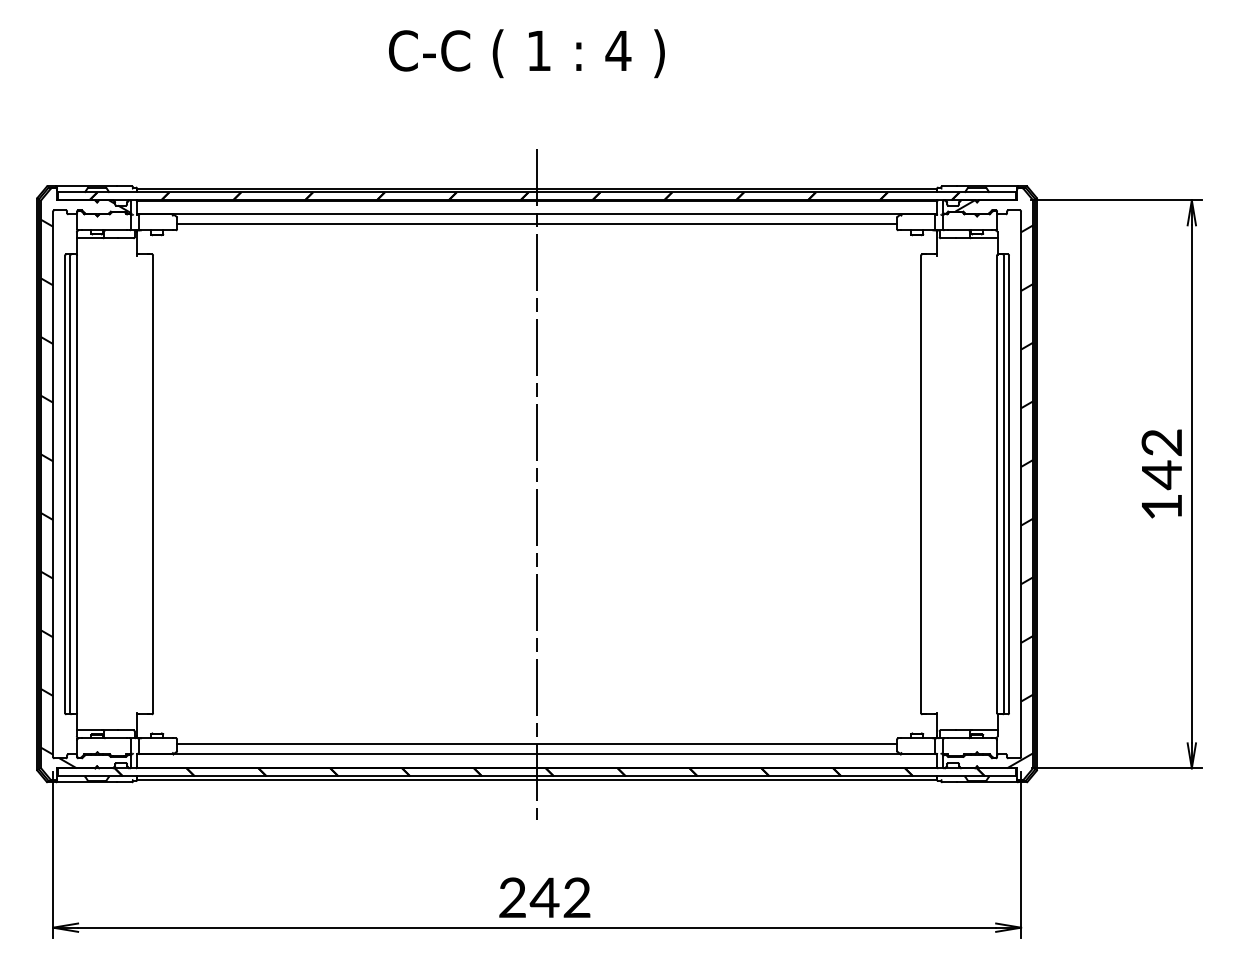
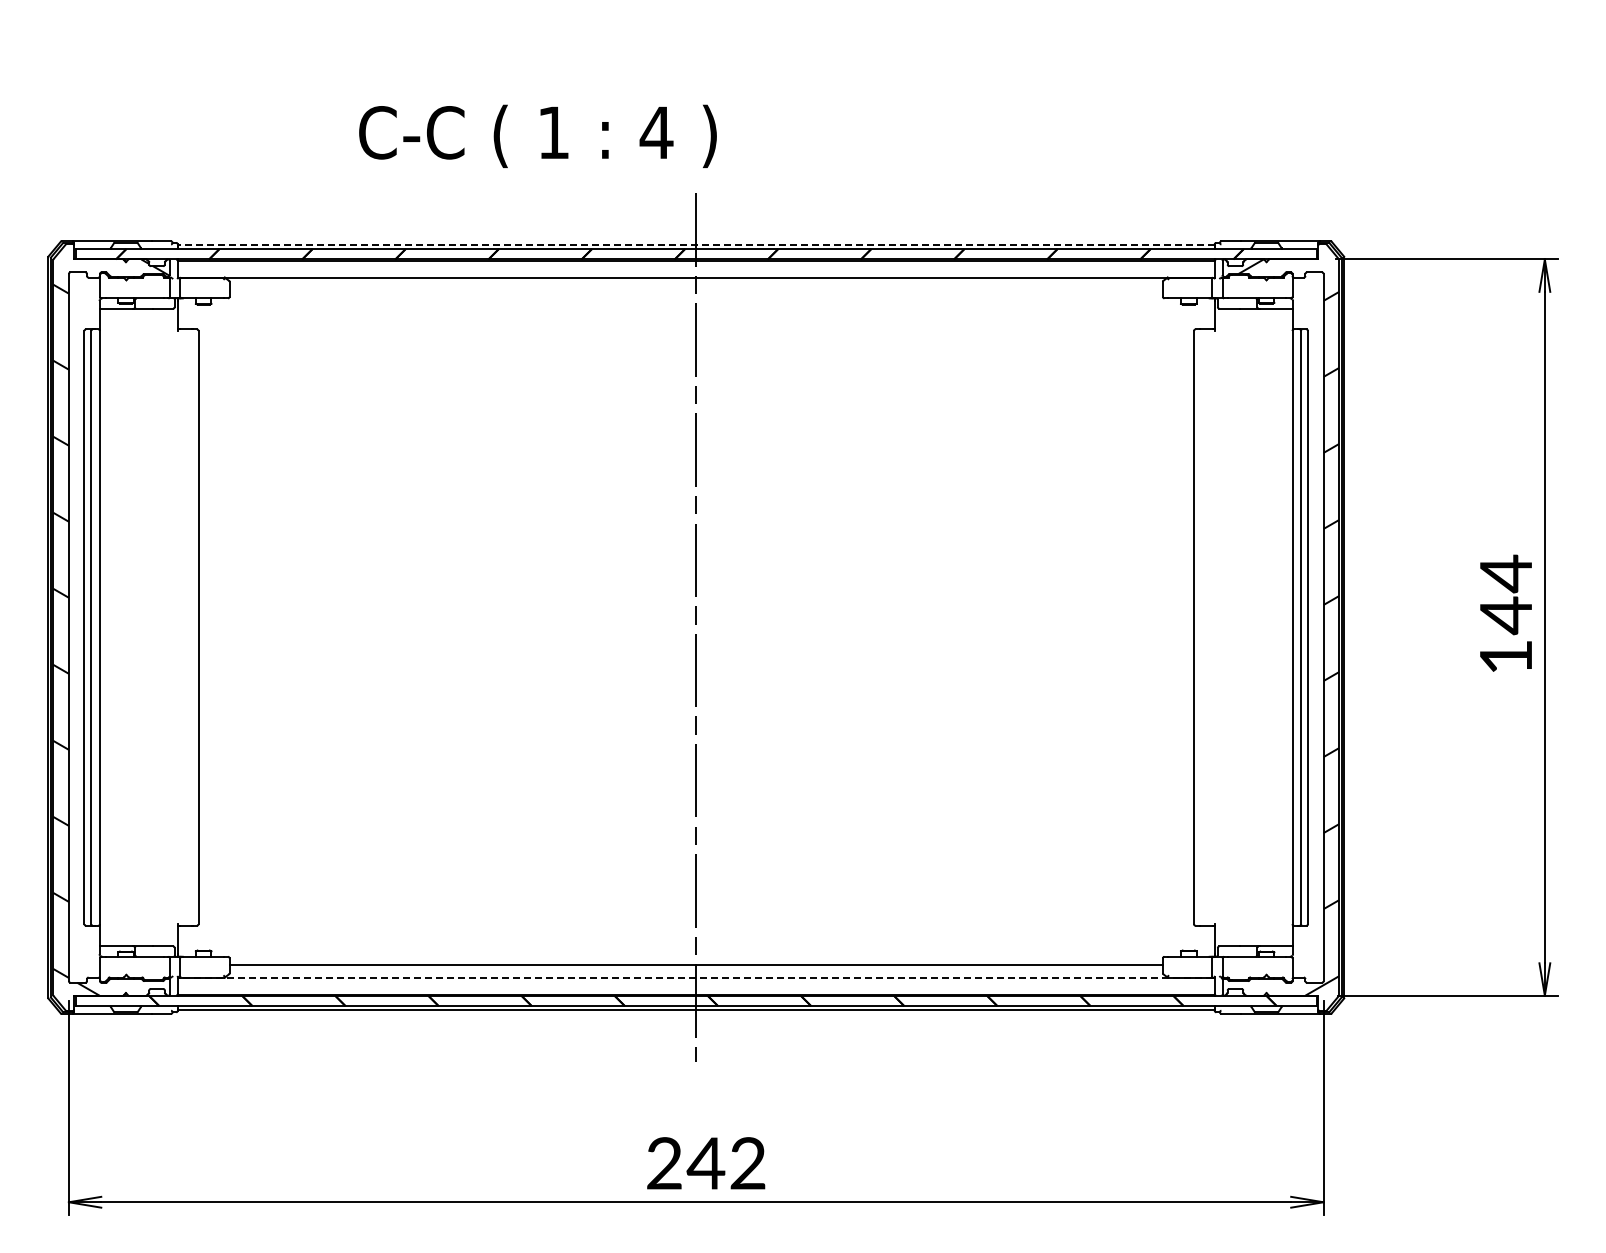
text: (526, 53) -> (537, 135), moved
line: (536, 188) -> (695, 244), solid -> dashed
line: (536, 224) -> (695, 290), removed
text: (1161, 442) -> (1505, 573), 142 -> 144
line: (537, 754) -> (696, 977), solid -> dashed

